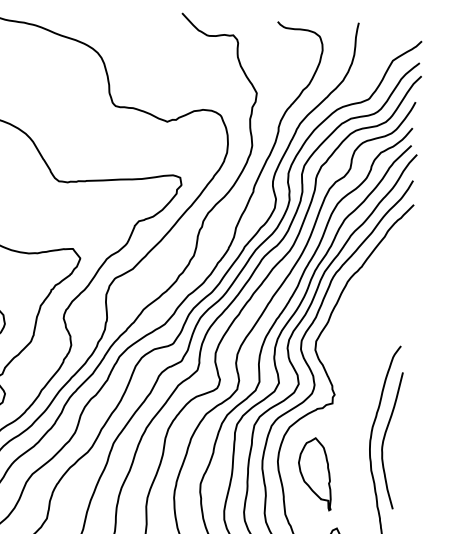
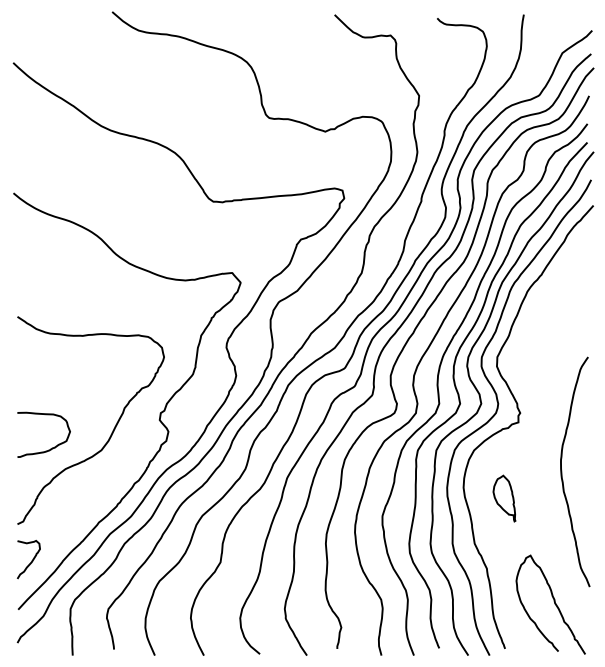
curve: (384, 439) -> (576, 457), removed
part: (315, 473) -> (504, 498), size x0.6

